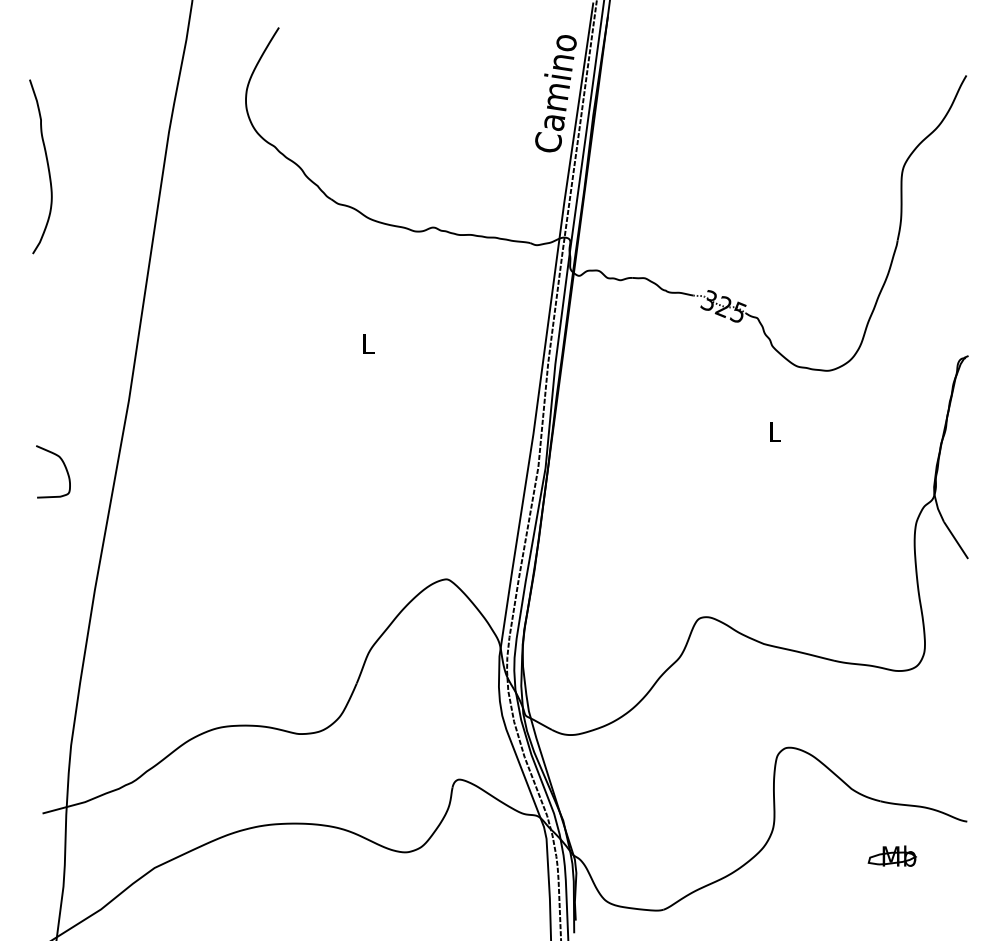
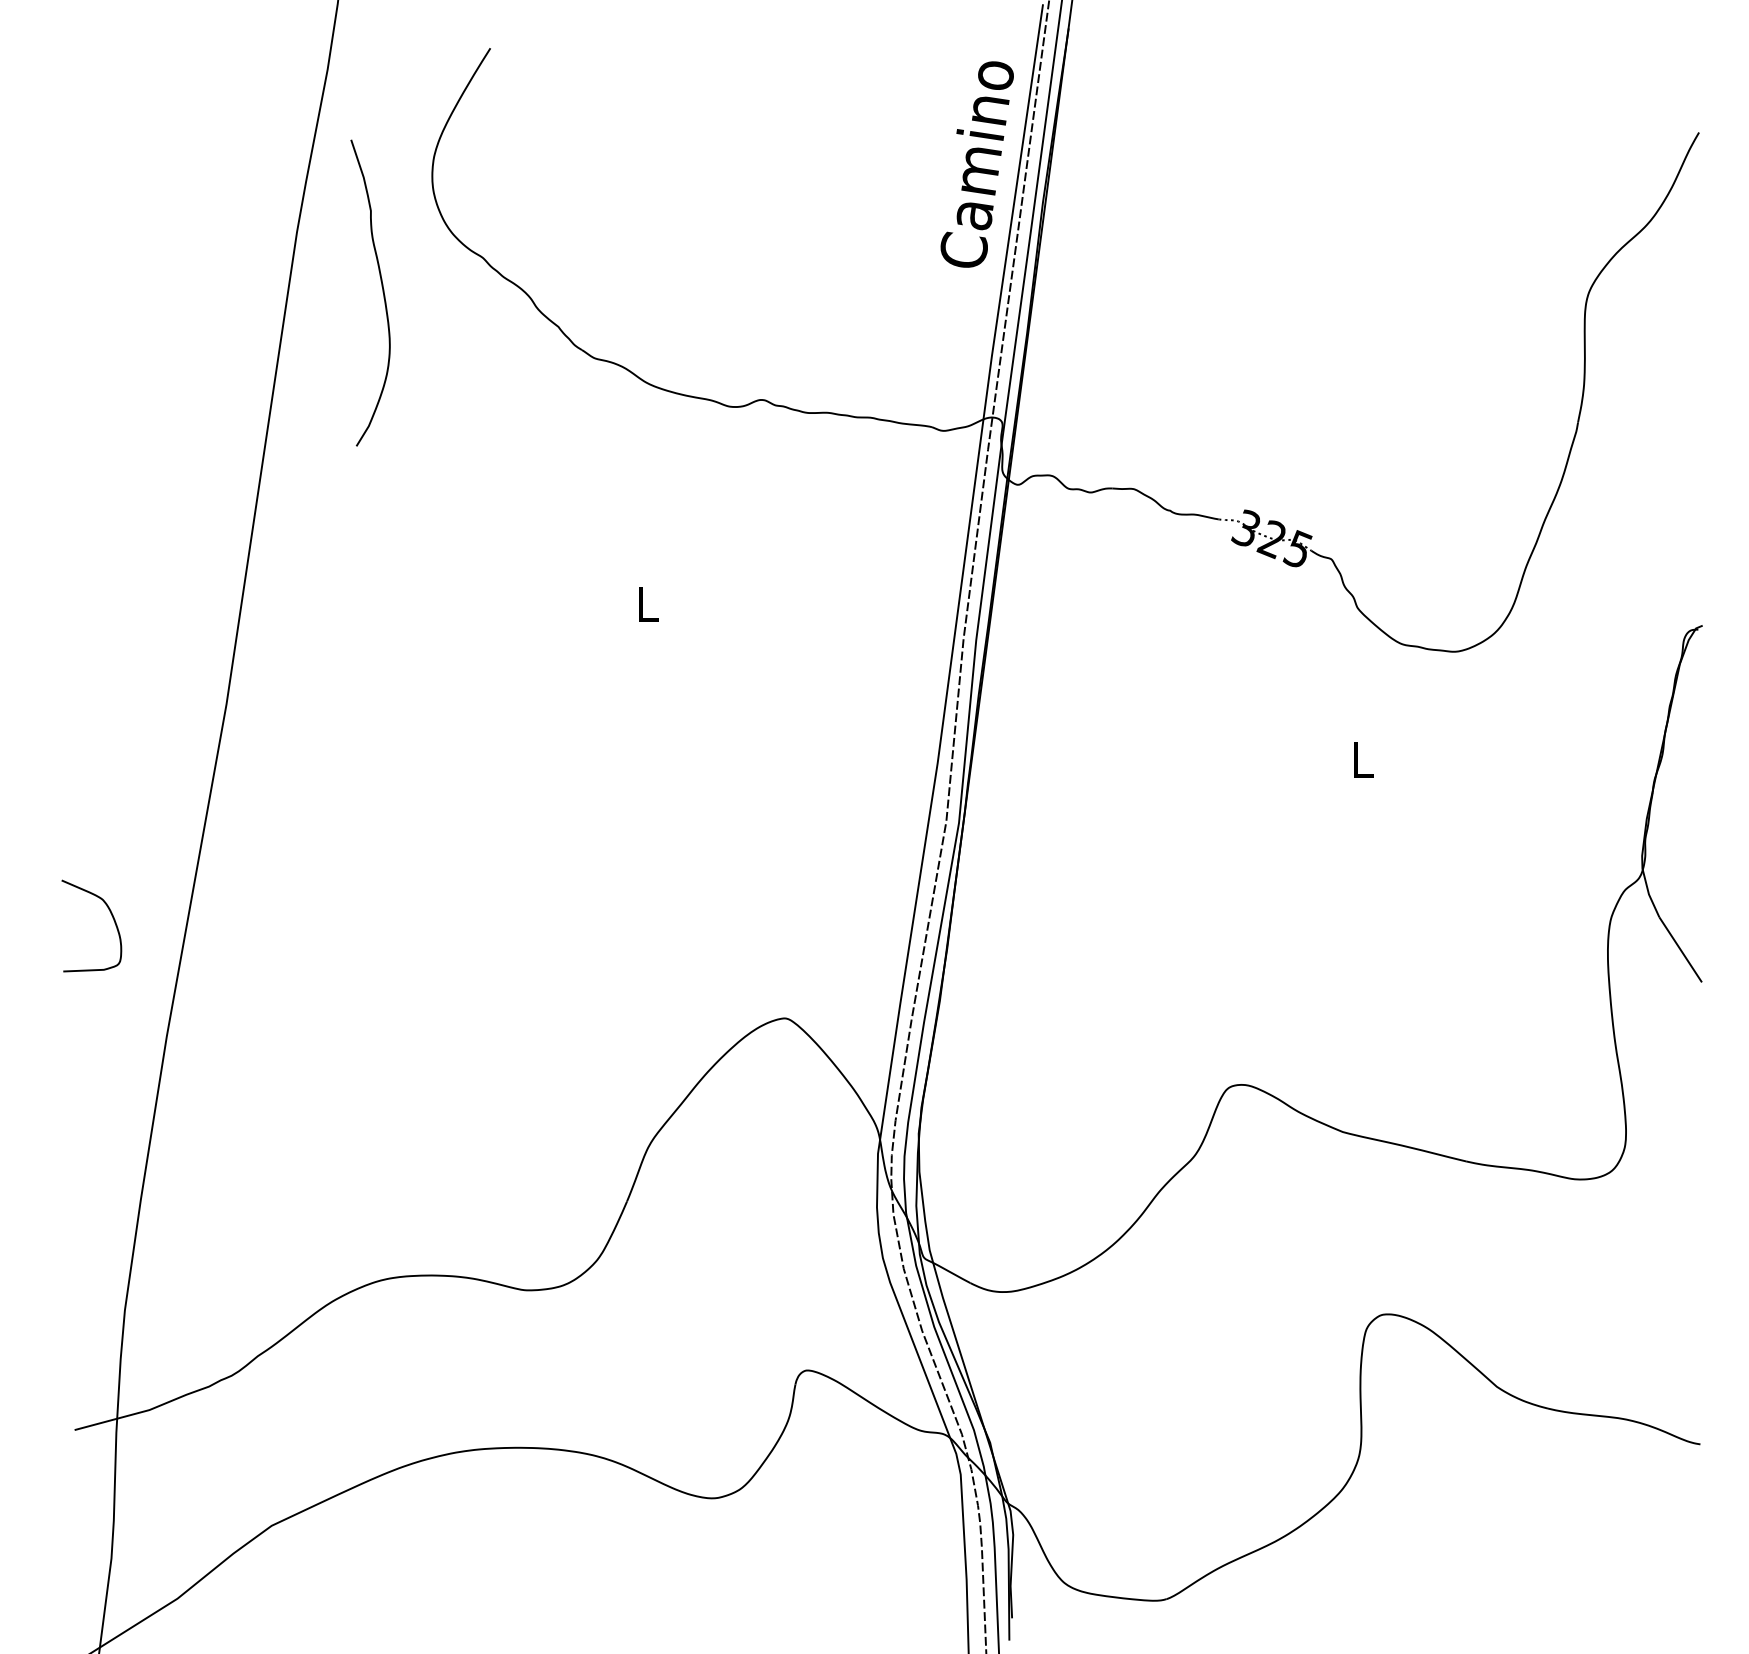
curve: (46, 163) -> (380, 287), moved
curve: (63, 465) -> (109, 914), moved
part: (891, 855) -> (1567, 1503), removed

